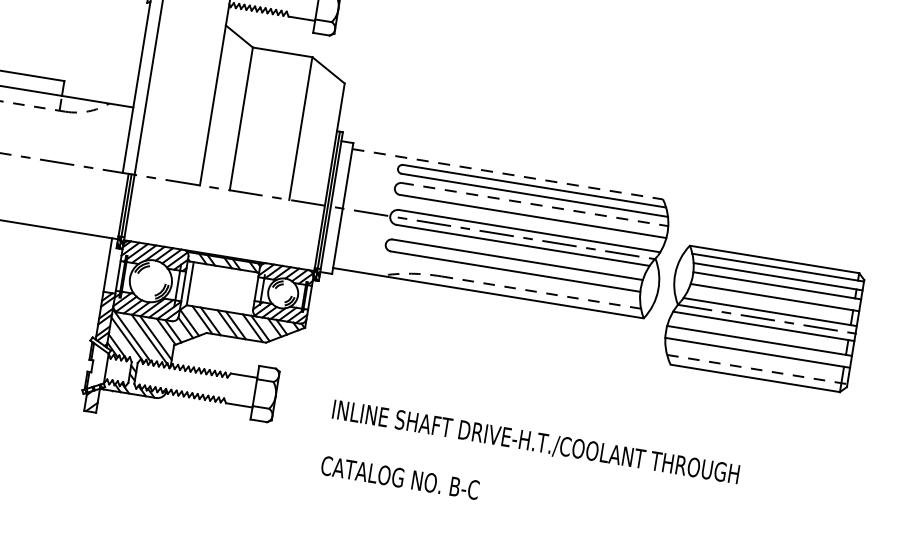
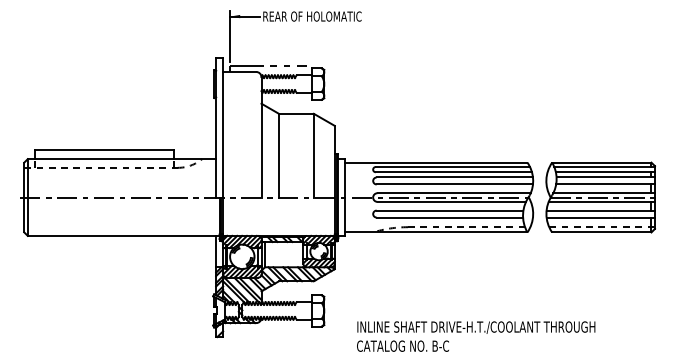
line: (507, 174) -> (436, 162), dashed -> solid
line: (536, 204) -> (455, 177), dashed -> solid
part: (762, 318) -> (600, 197), moved
text: (536, 442) -> (476, 327), moved

